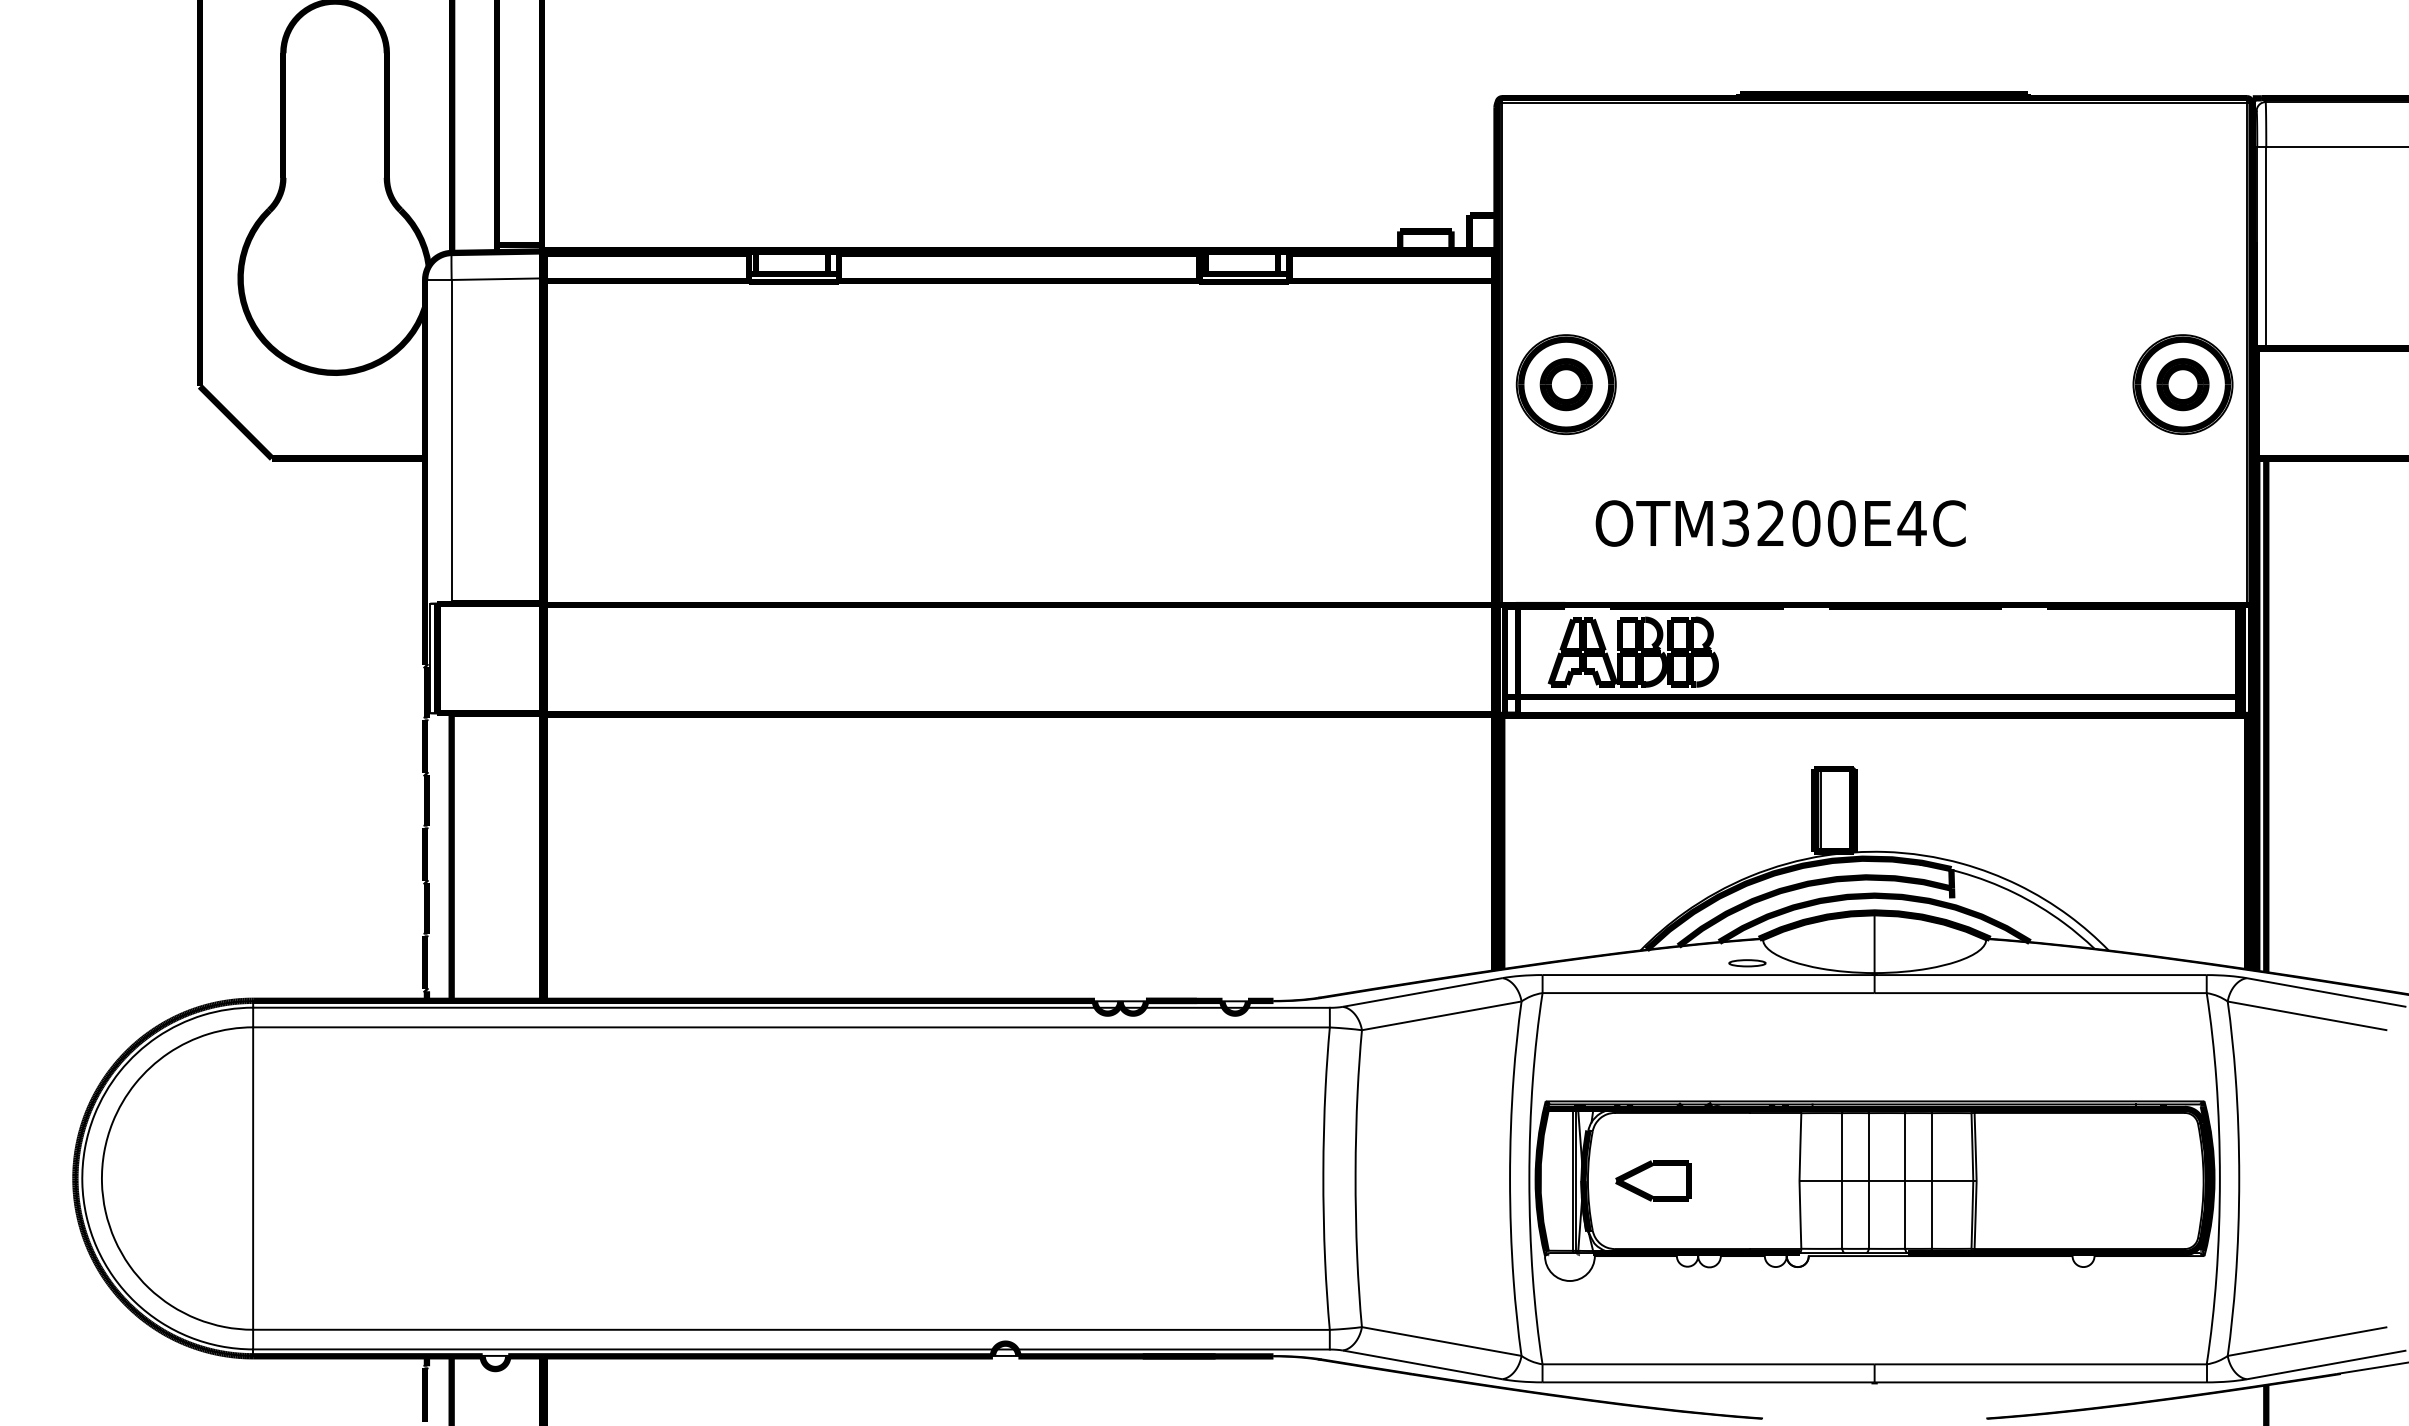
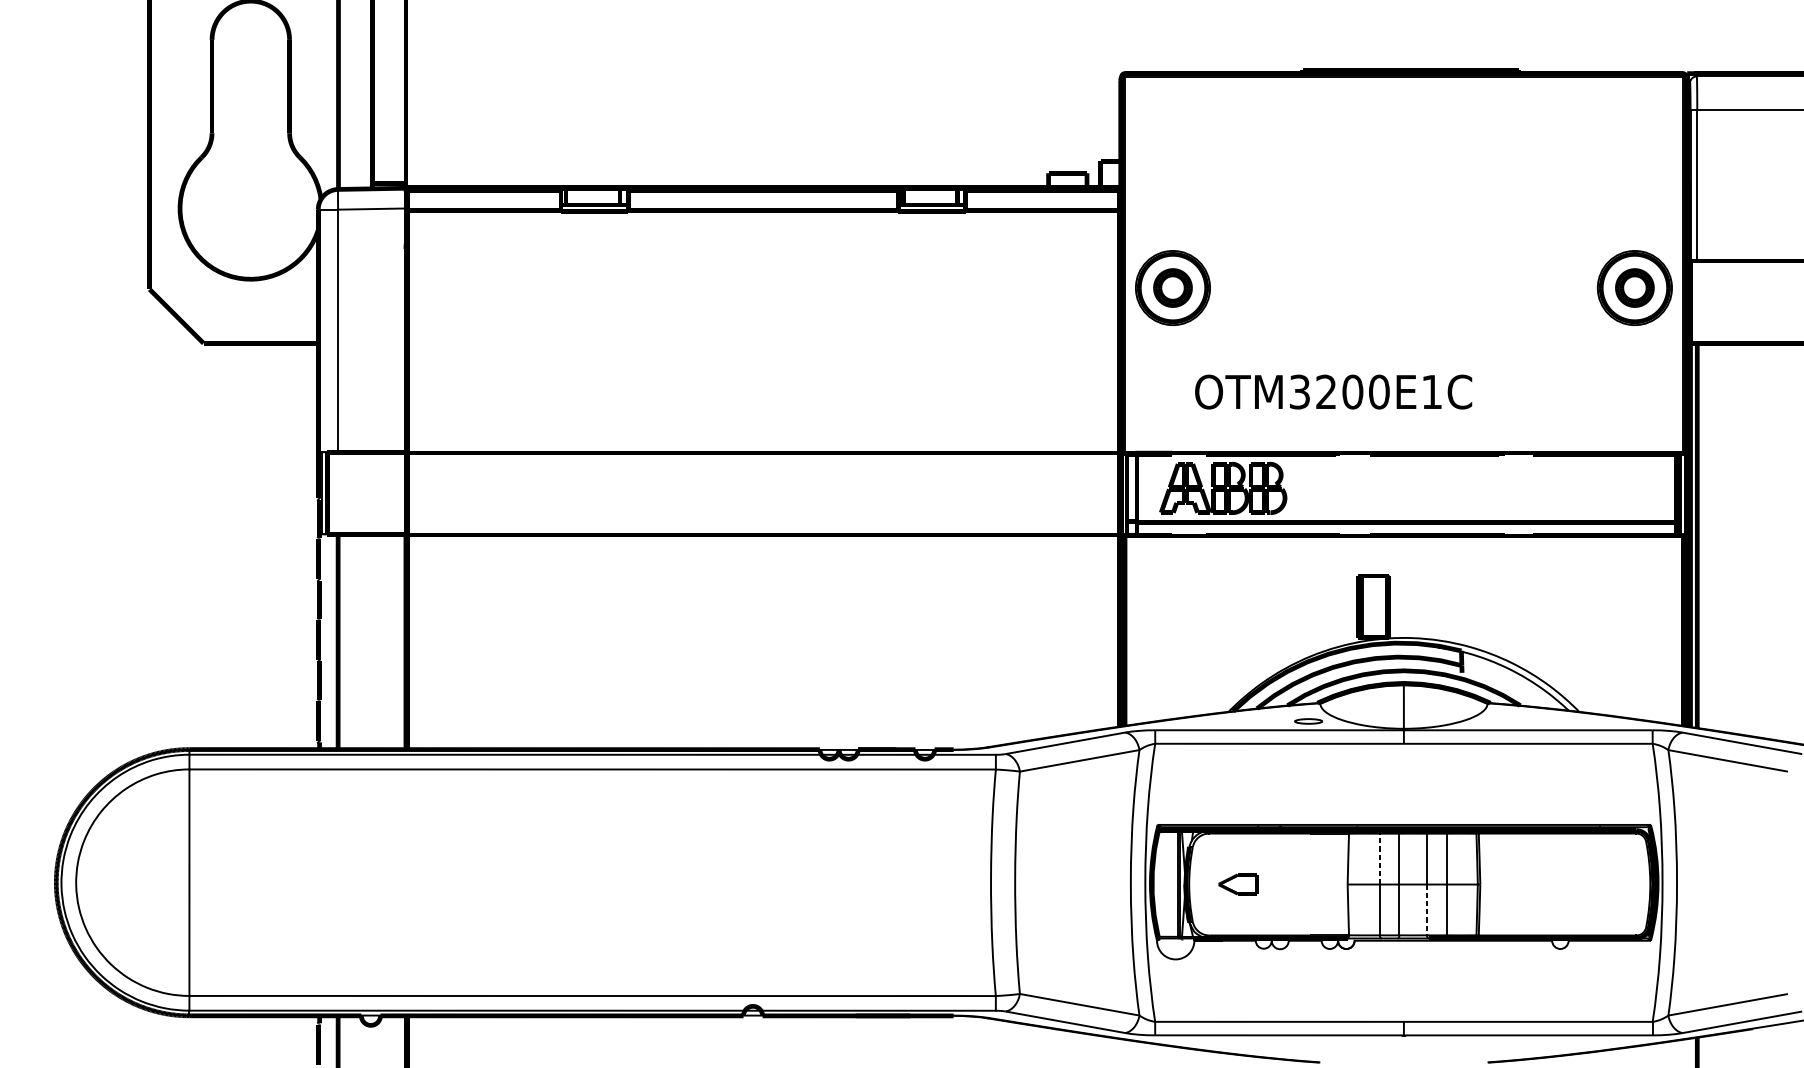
text: (1911, 523) -> (1431, 392), OTM3200E4C -> OTM3200E1C
line: (1842, 1147) -> (1379, 859), solid -> dashed
part: (1653, 1180) -> (1238, 884), size x0.7
line: (1905, 1214) -> (1427, 909), solid -> dashed

